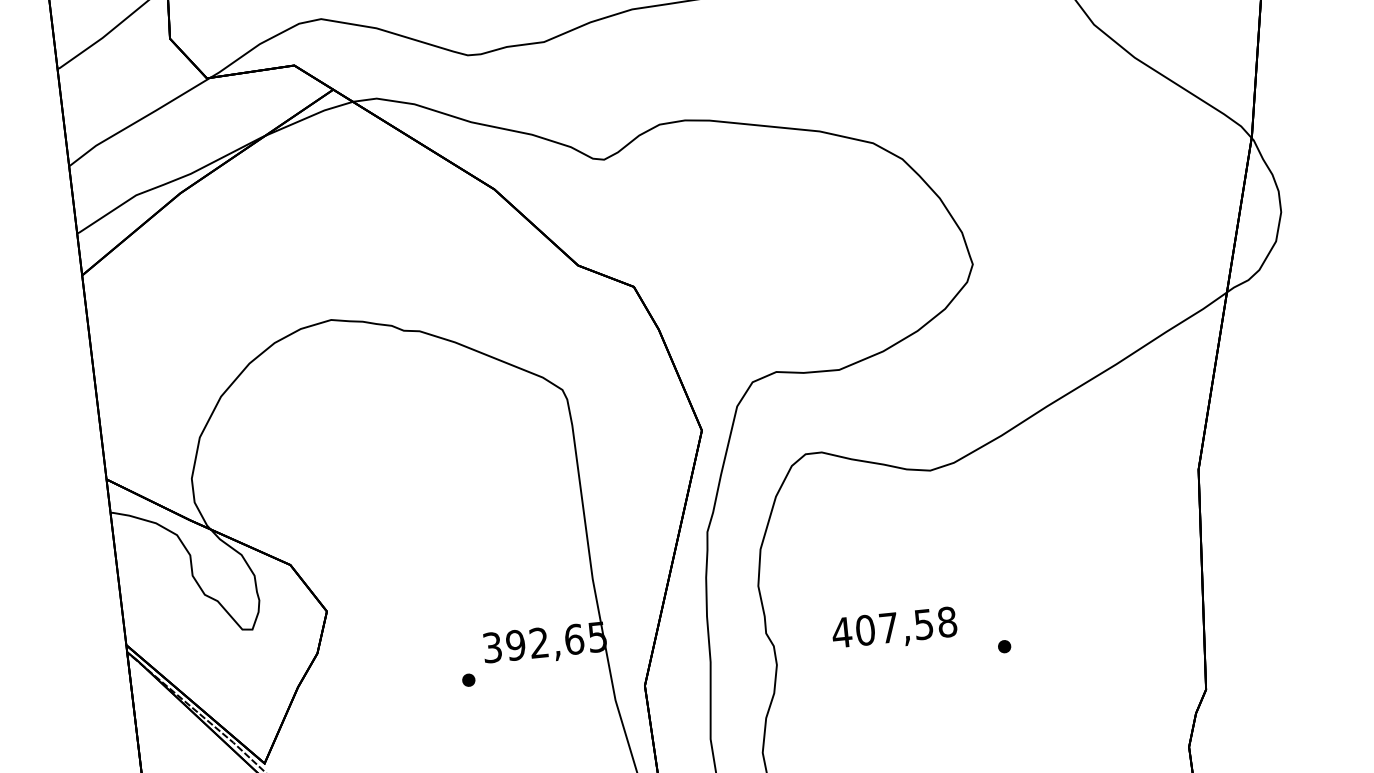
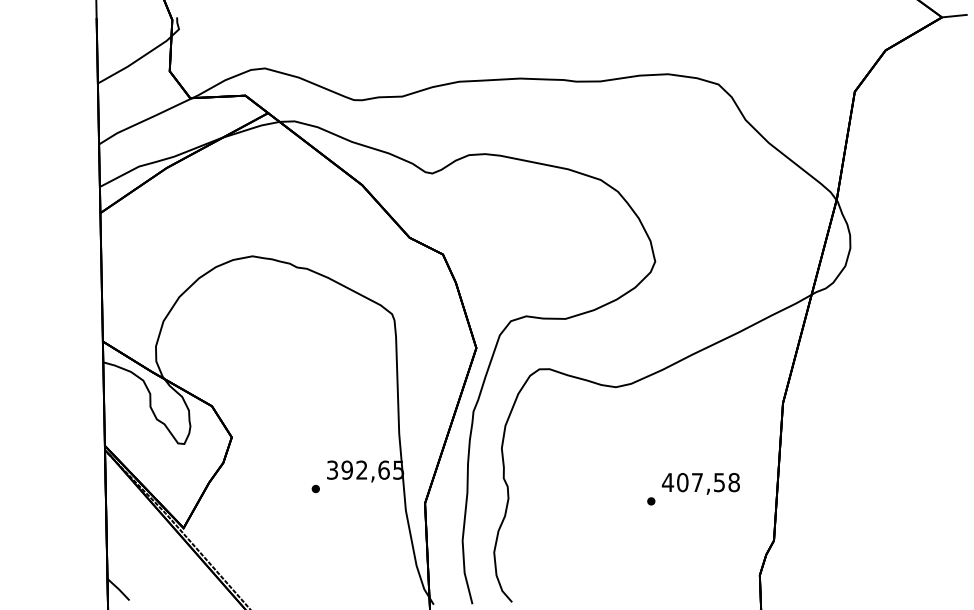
text: (893, 628) -> (700, 483), moved

